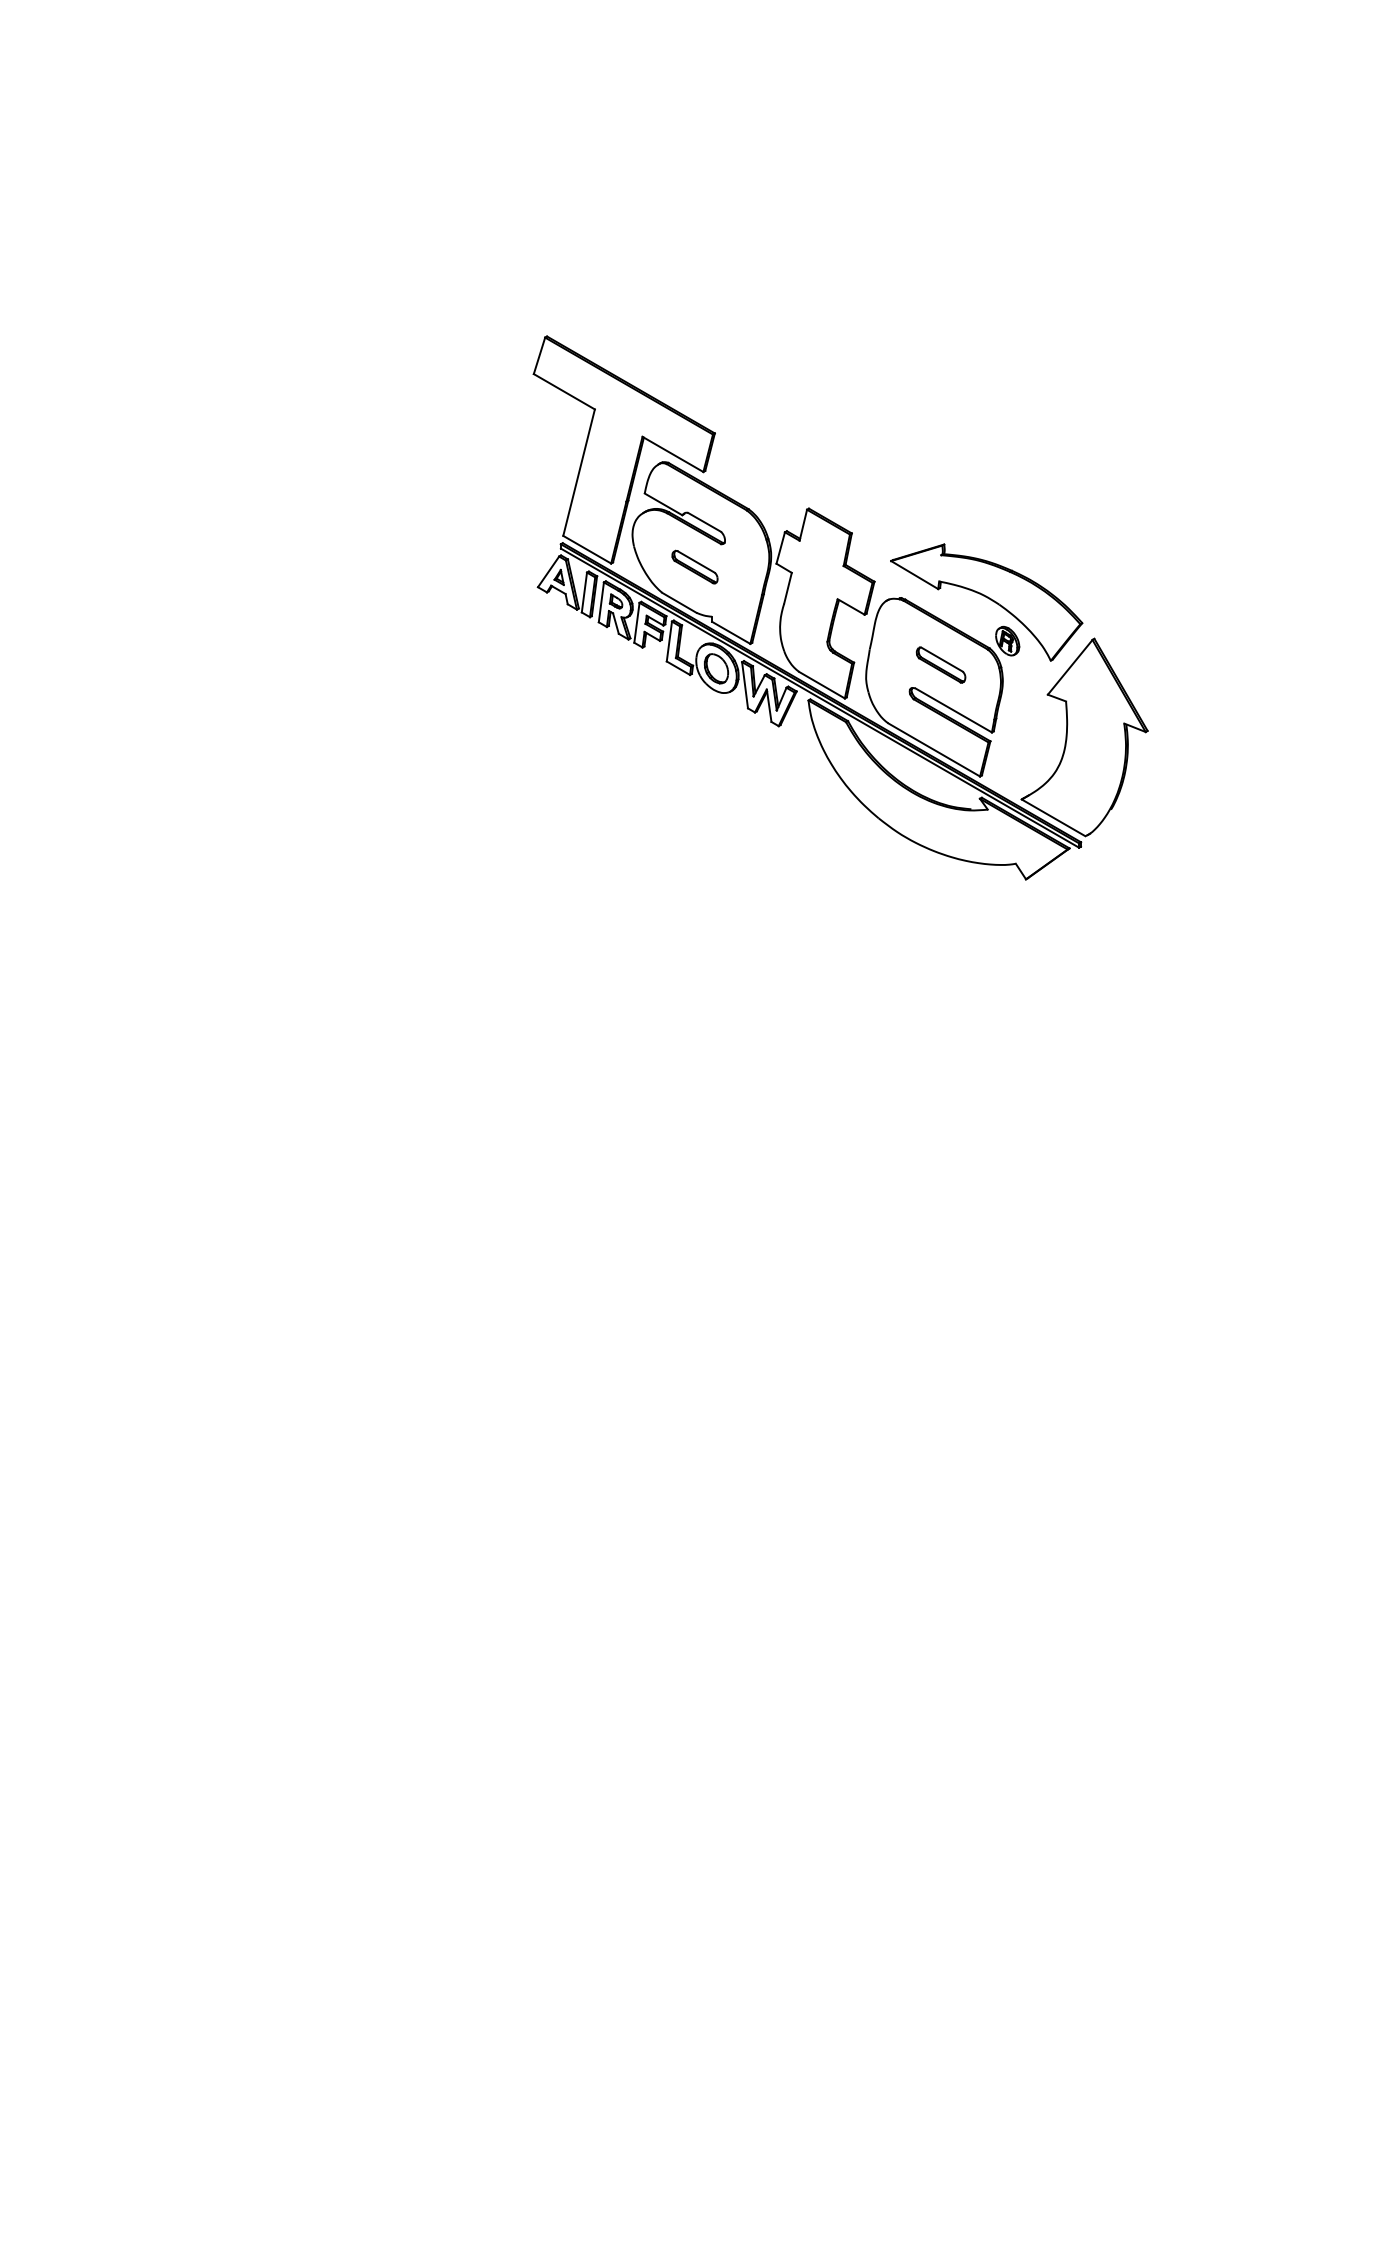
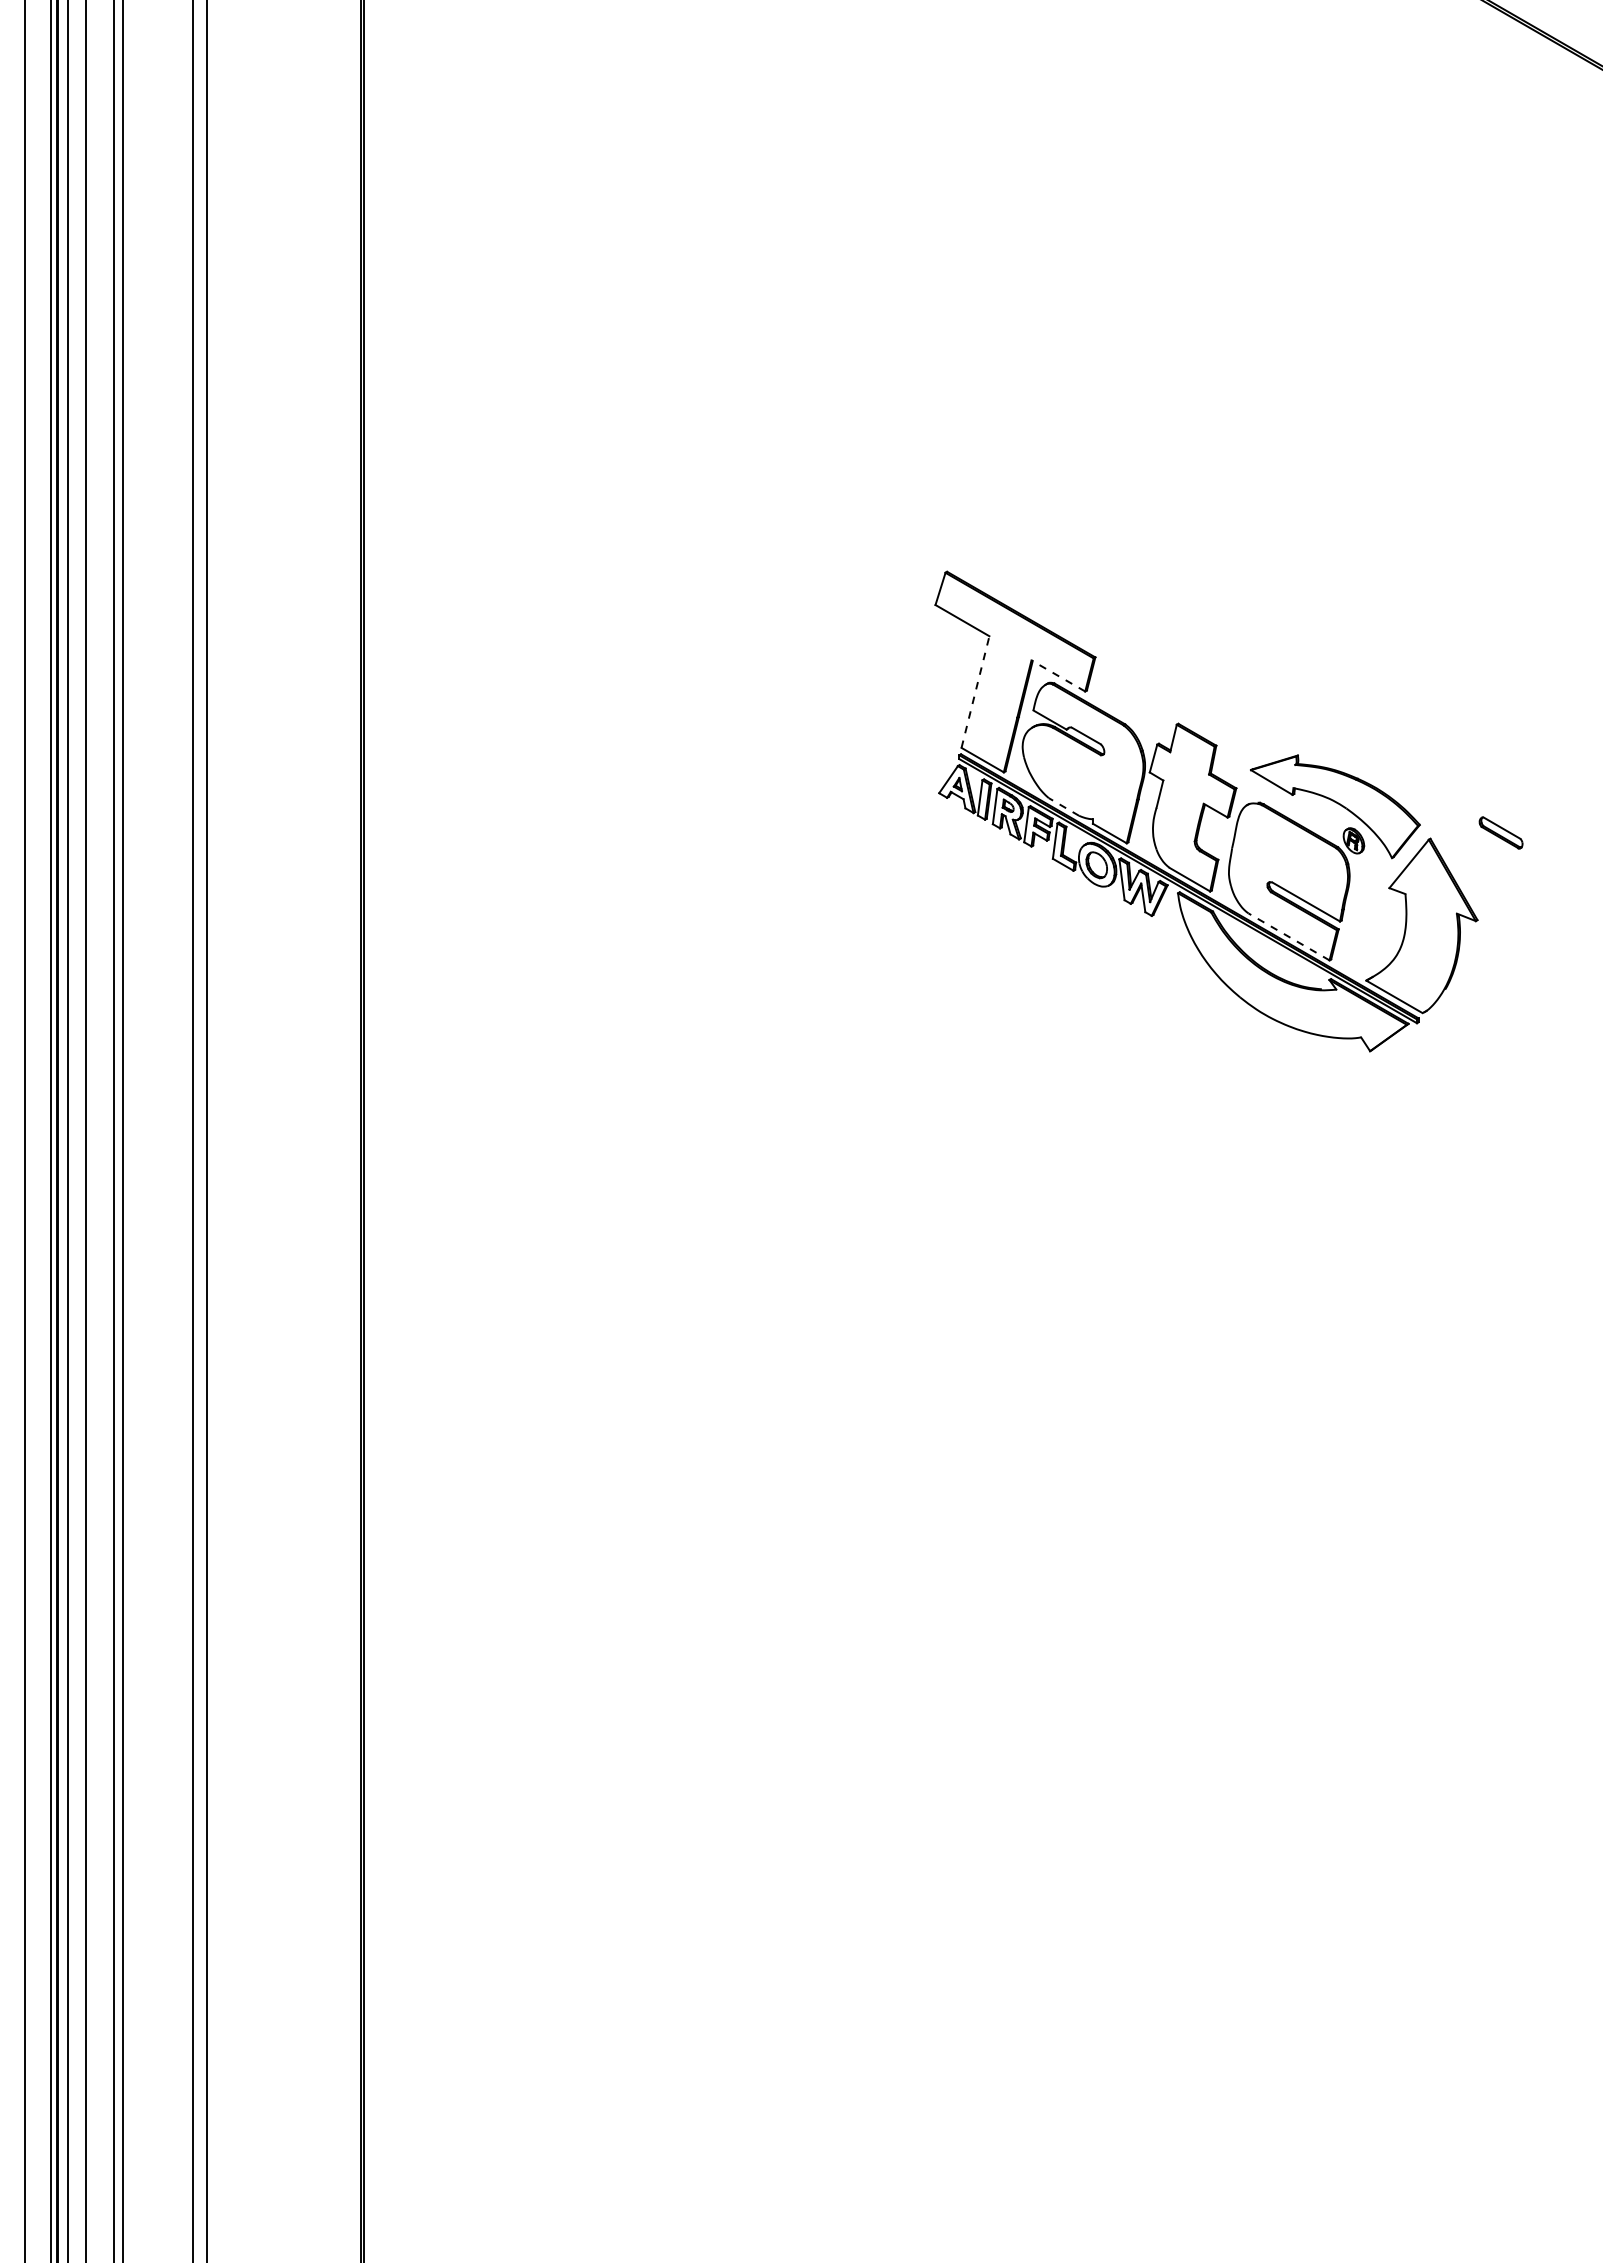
line: (671, 453) -> (1057, 675), solid -> dashed
line: (579, 473) -> (975, 692), solid -> dashed
part: (694, 567) -> (1077, 775), removed
line: (678, 602) -> (1063, 806), solid -> dashed
part: (940, 664) -> (1500, 832), moved
line: (934, 749) -> (1289, 936), solid -> dashed

